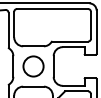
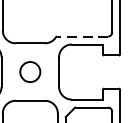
line: (70, 41) -> (82, 36), solid -> dashed
circle: (33, 66) -> (30, 72), size x0.7

